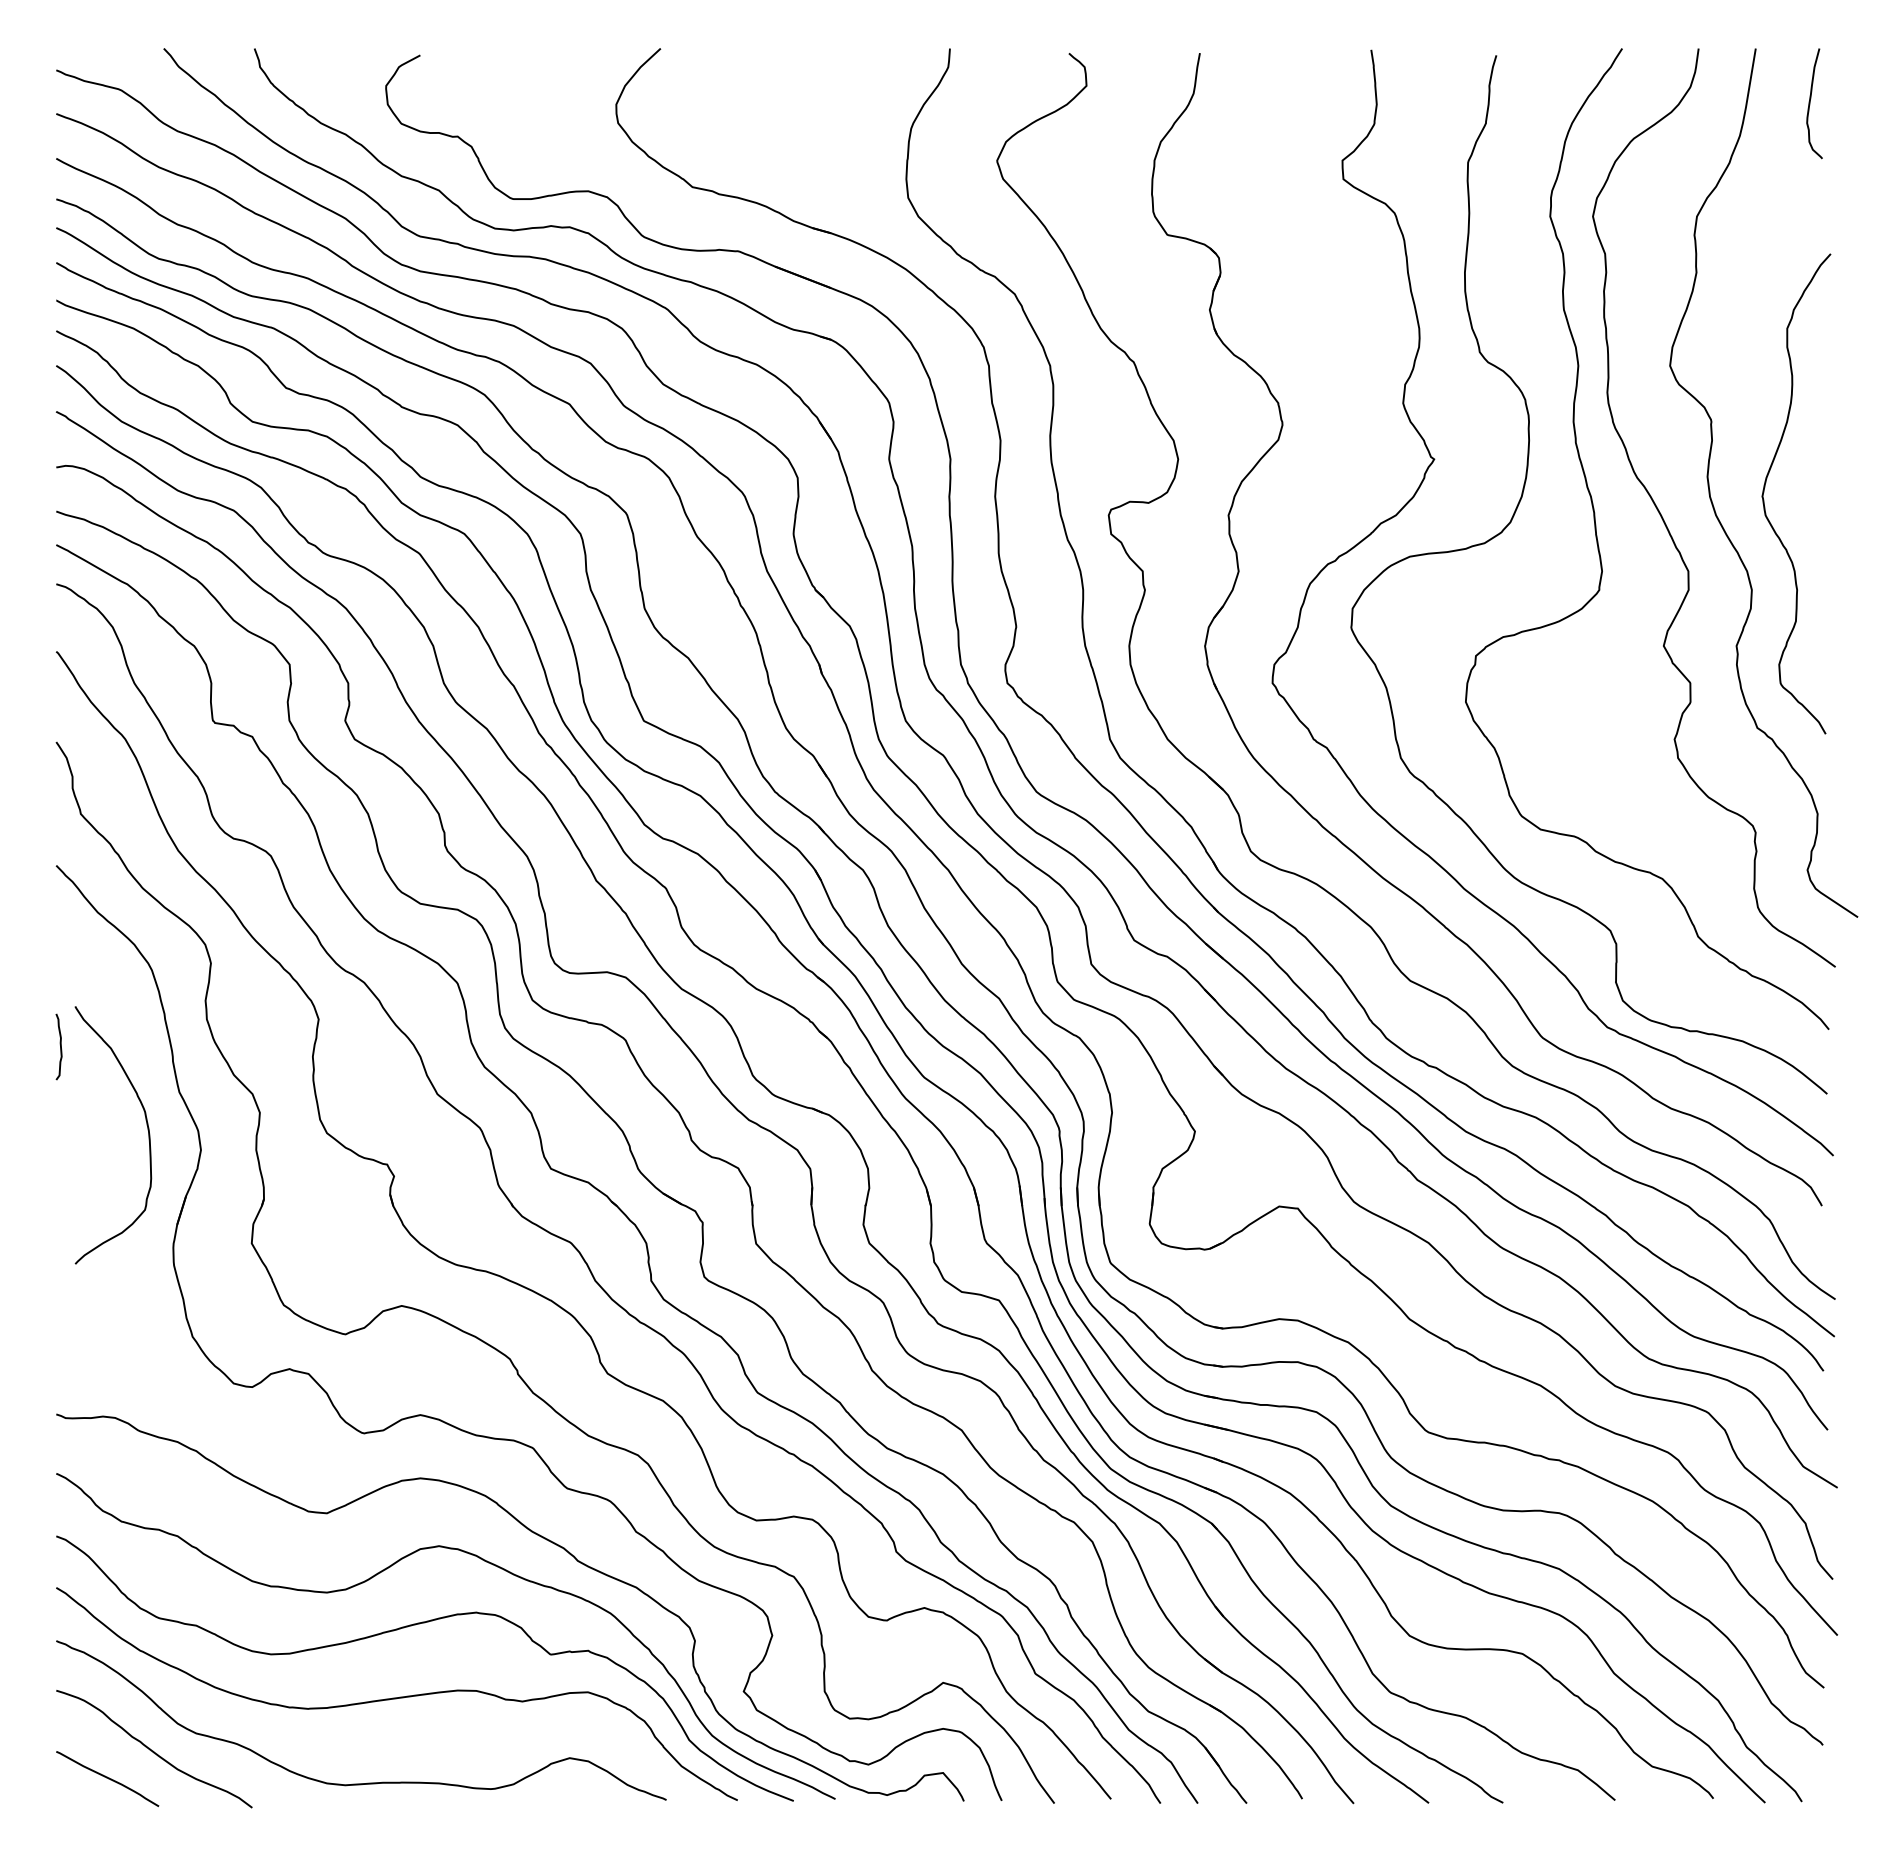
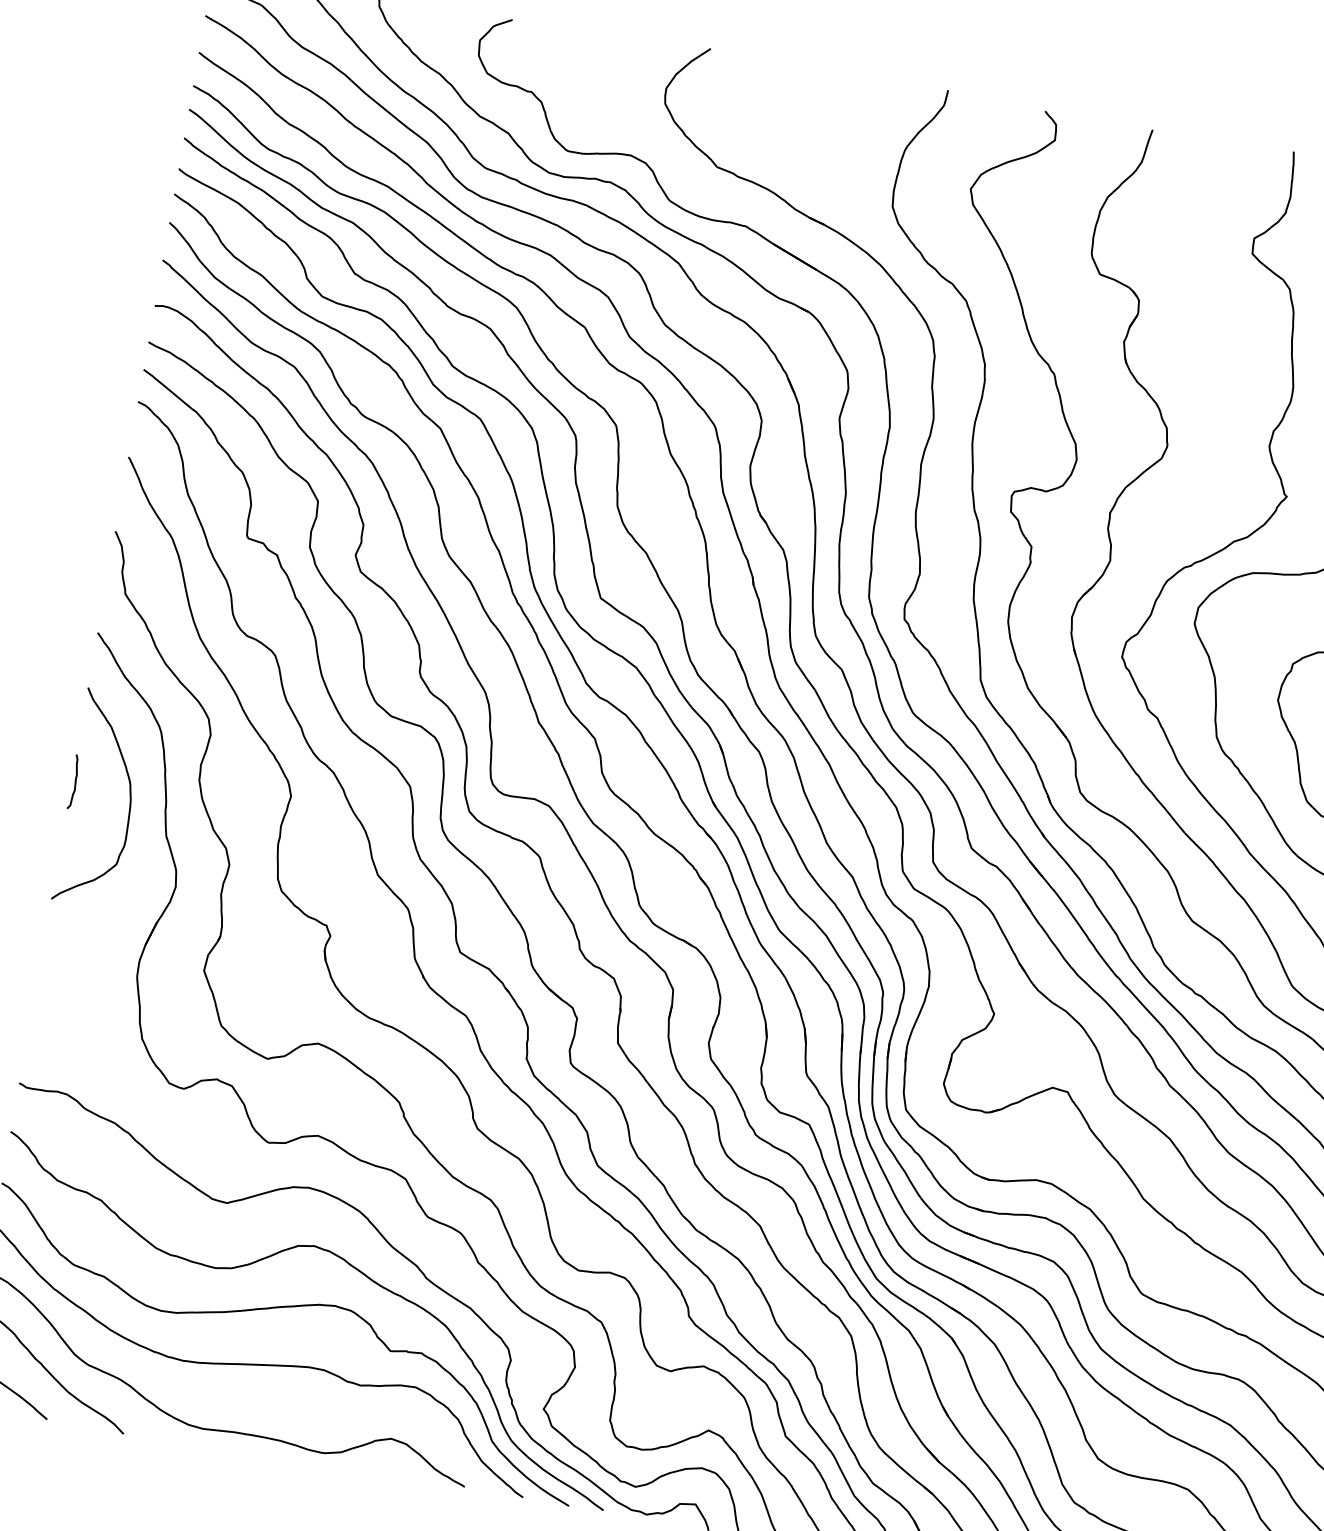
curve: (147, 1130) -> (129, 799), moved

